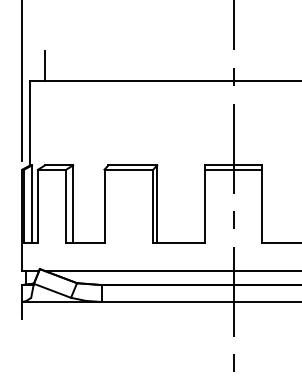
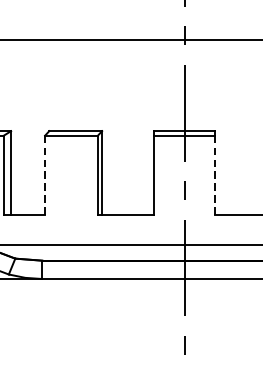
line: (104, 206) -> (45, 175), solid -> dashed
line: (261, 206) -> (215, 175), solid -> dashed

